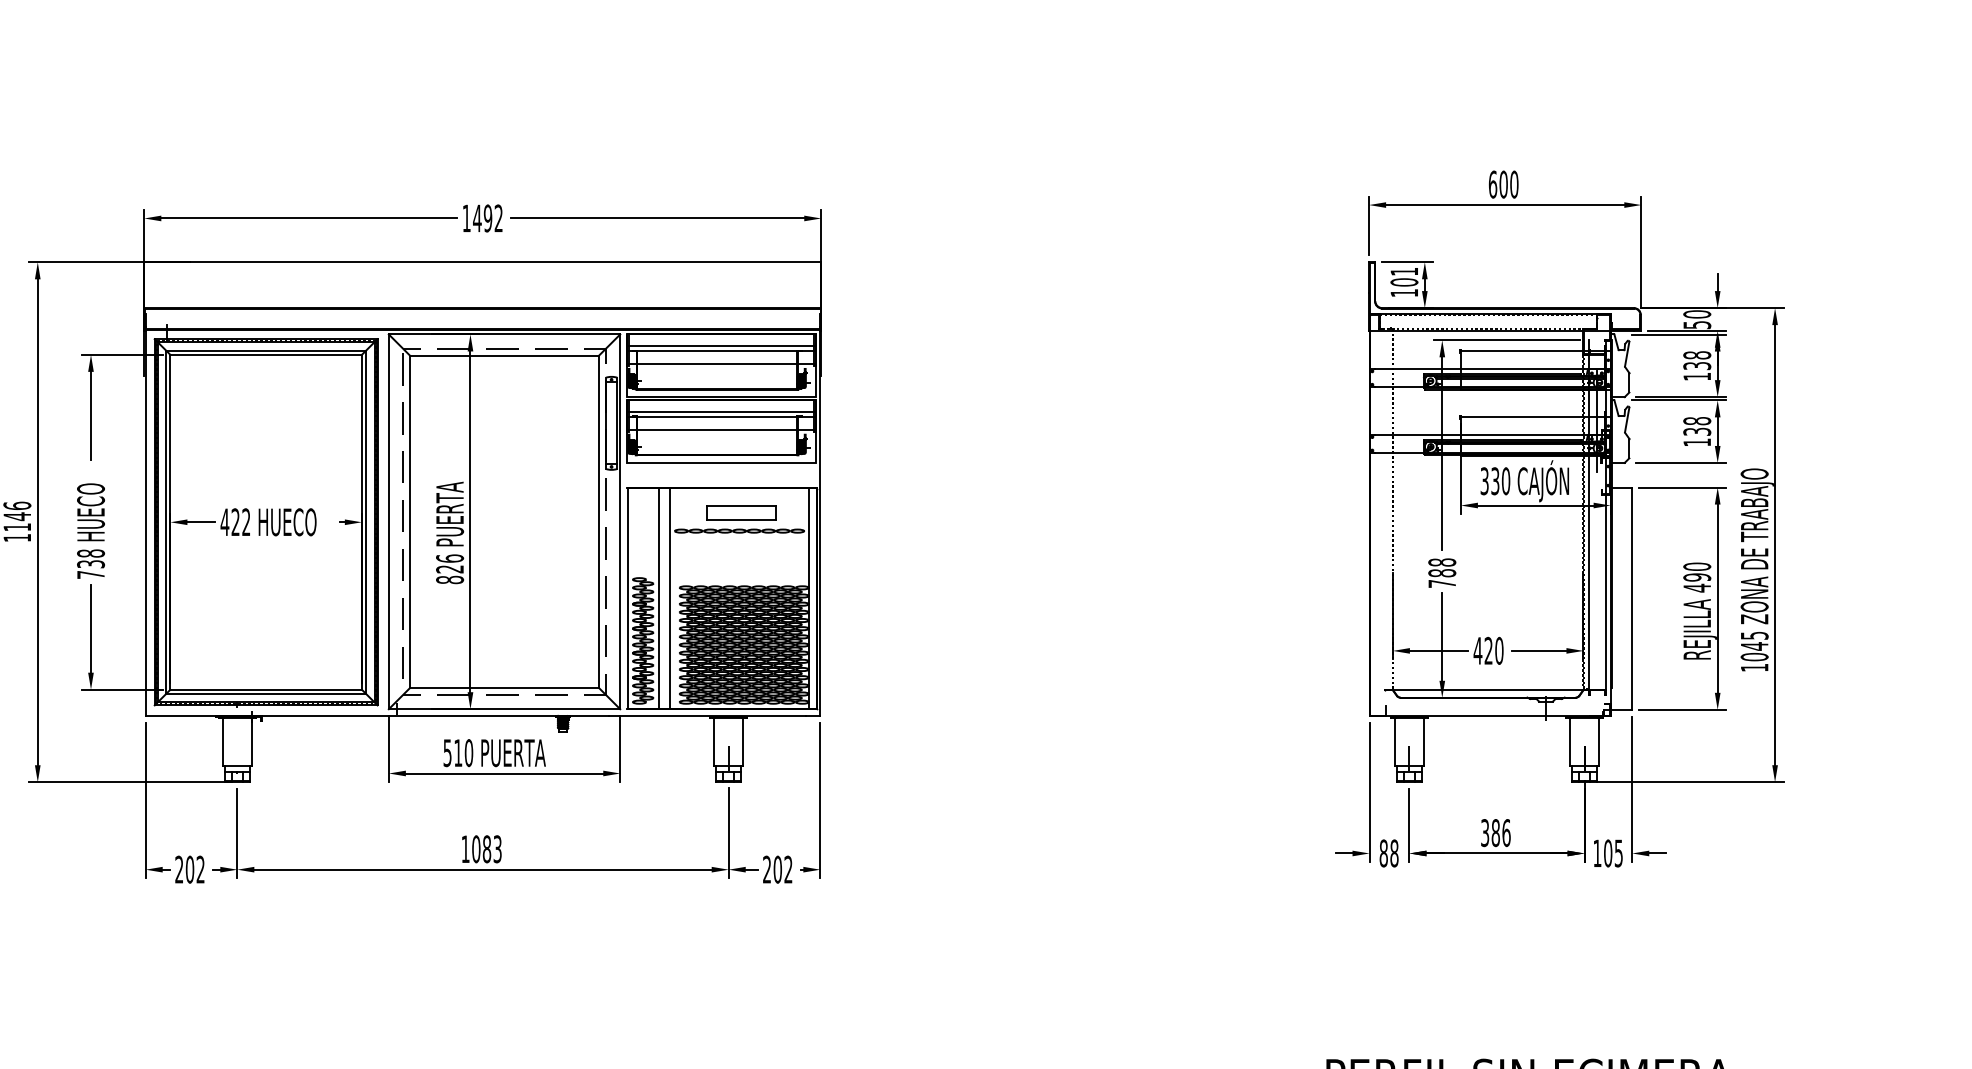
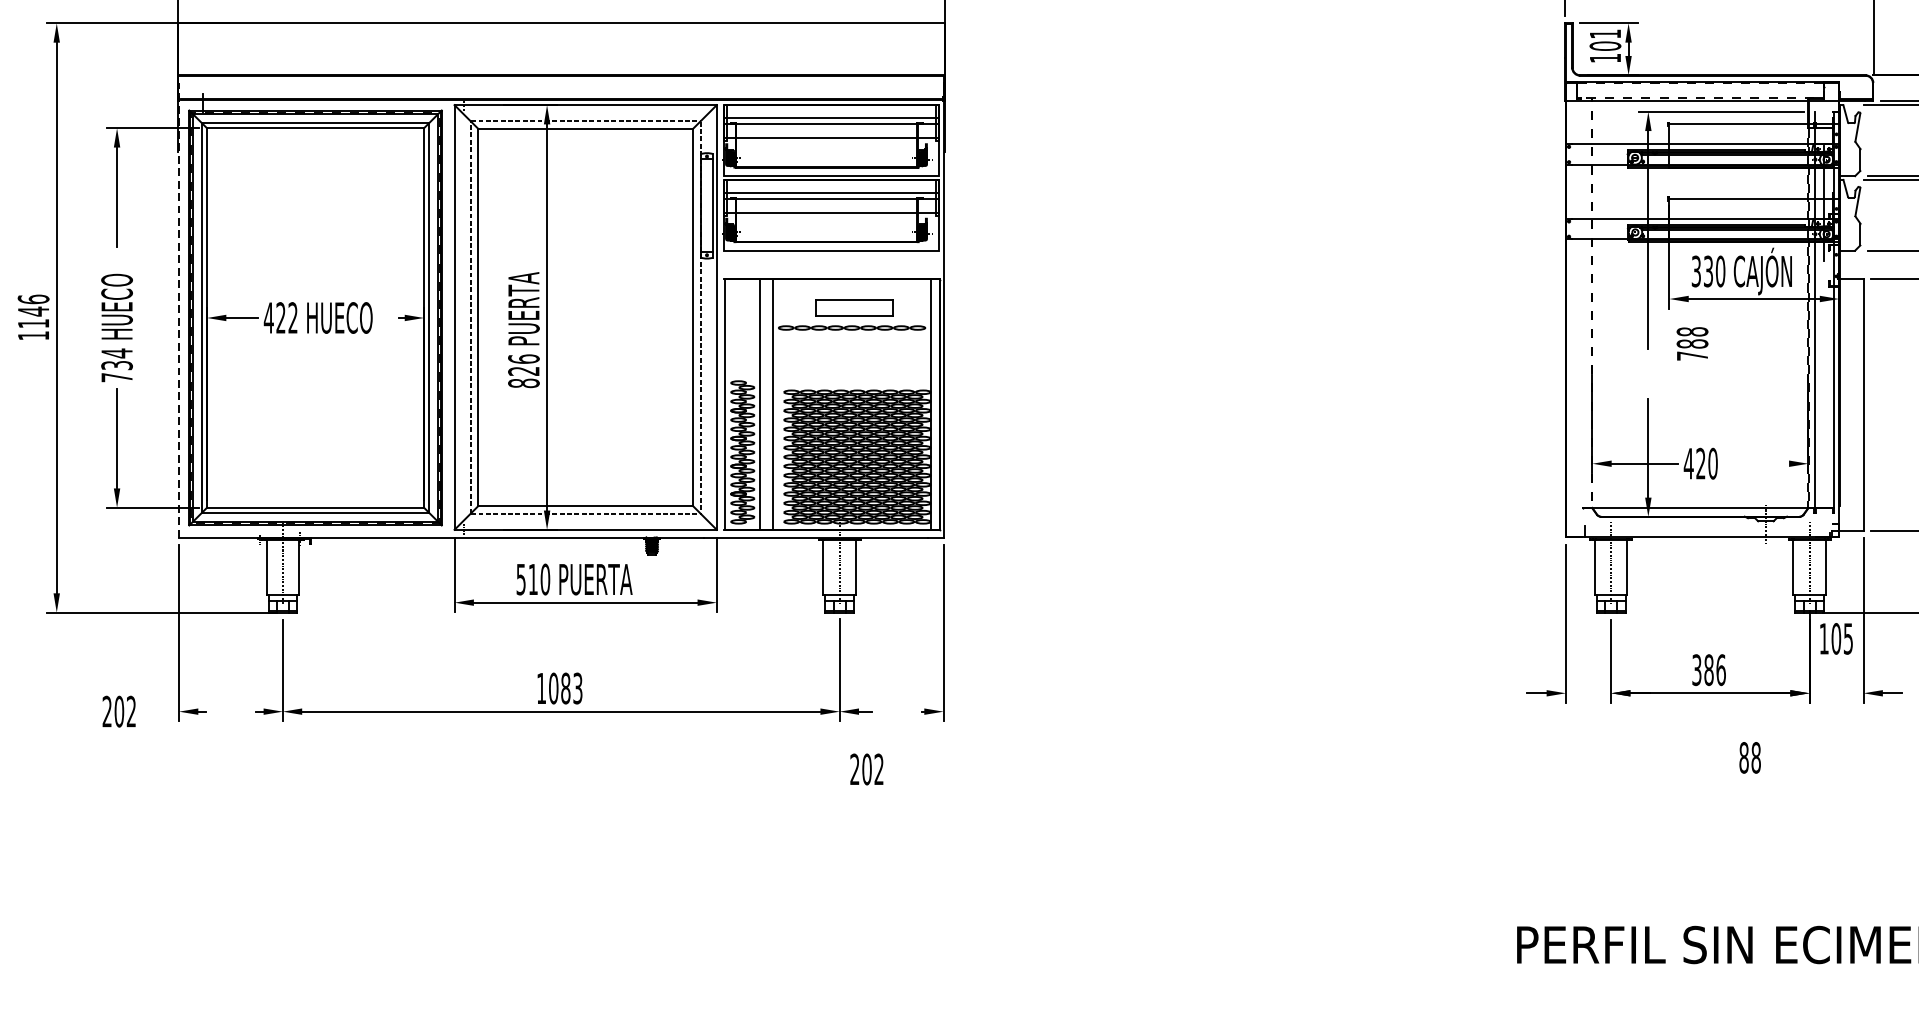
line: (145, 515) -> (178, 310), solid -> dashed
text: (91, 553) -> (117, 353), 738 -> 734
text: (1442, 572) -> (1692, 343), moved
line: (1538, 650) -> (1757, 463), removed
text: (1388, 853) -> (1749, 757), moved
text: (1608, 853) -> (1836, 638), moved
text: (189, 869) -> (118, 711), moved
text: (777, 869) -> (866, 769), moved

